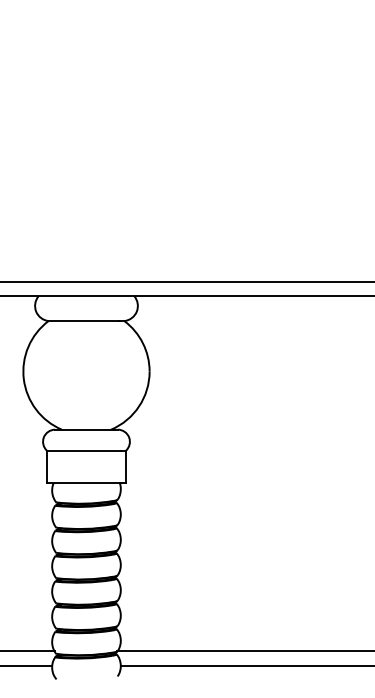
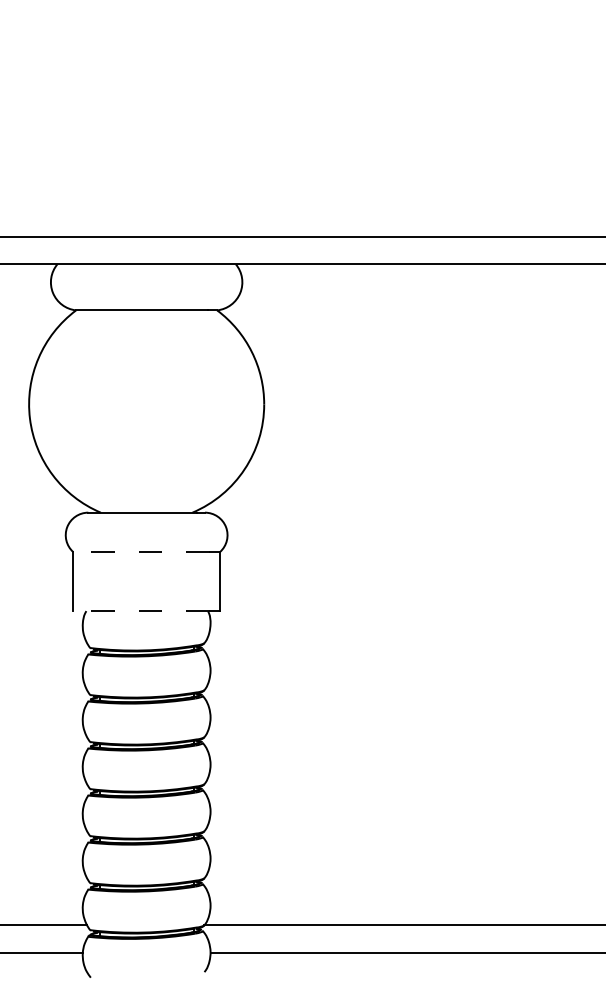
line: (83, 450) -> (141, 551), solid -> dashed
line: (83, 482) -> (141, 611), solid -> dashed

